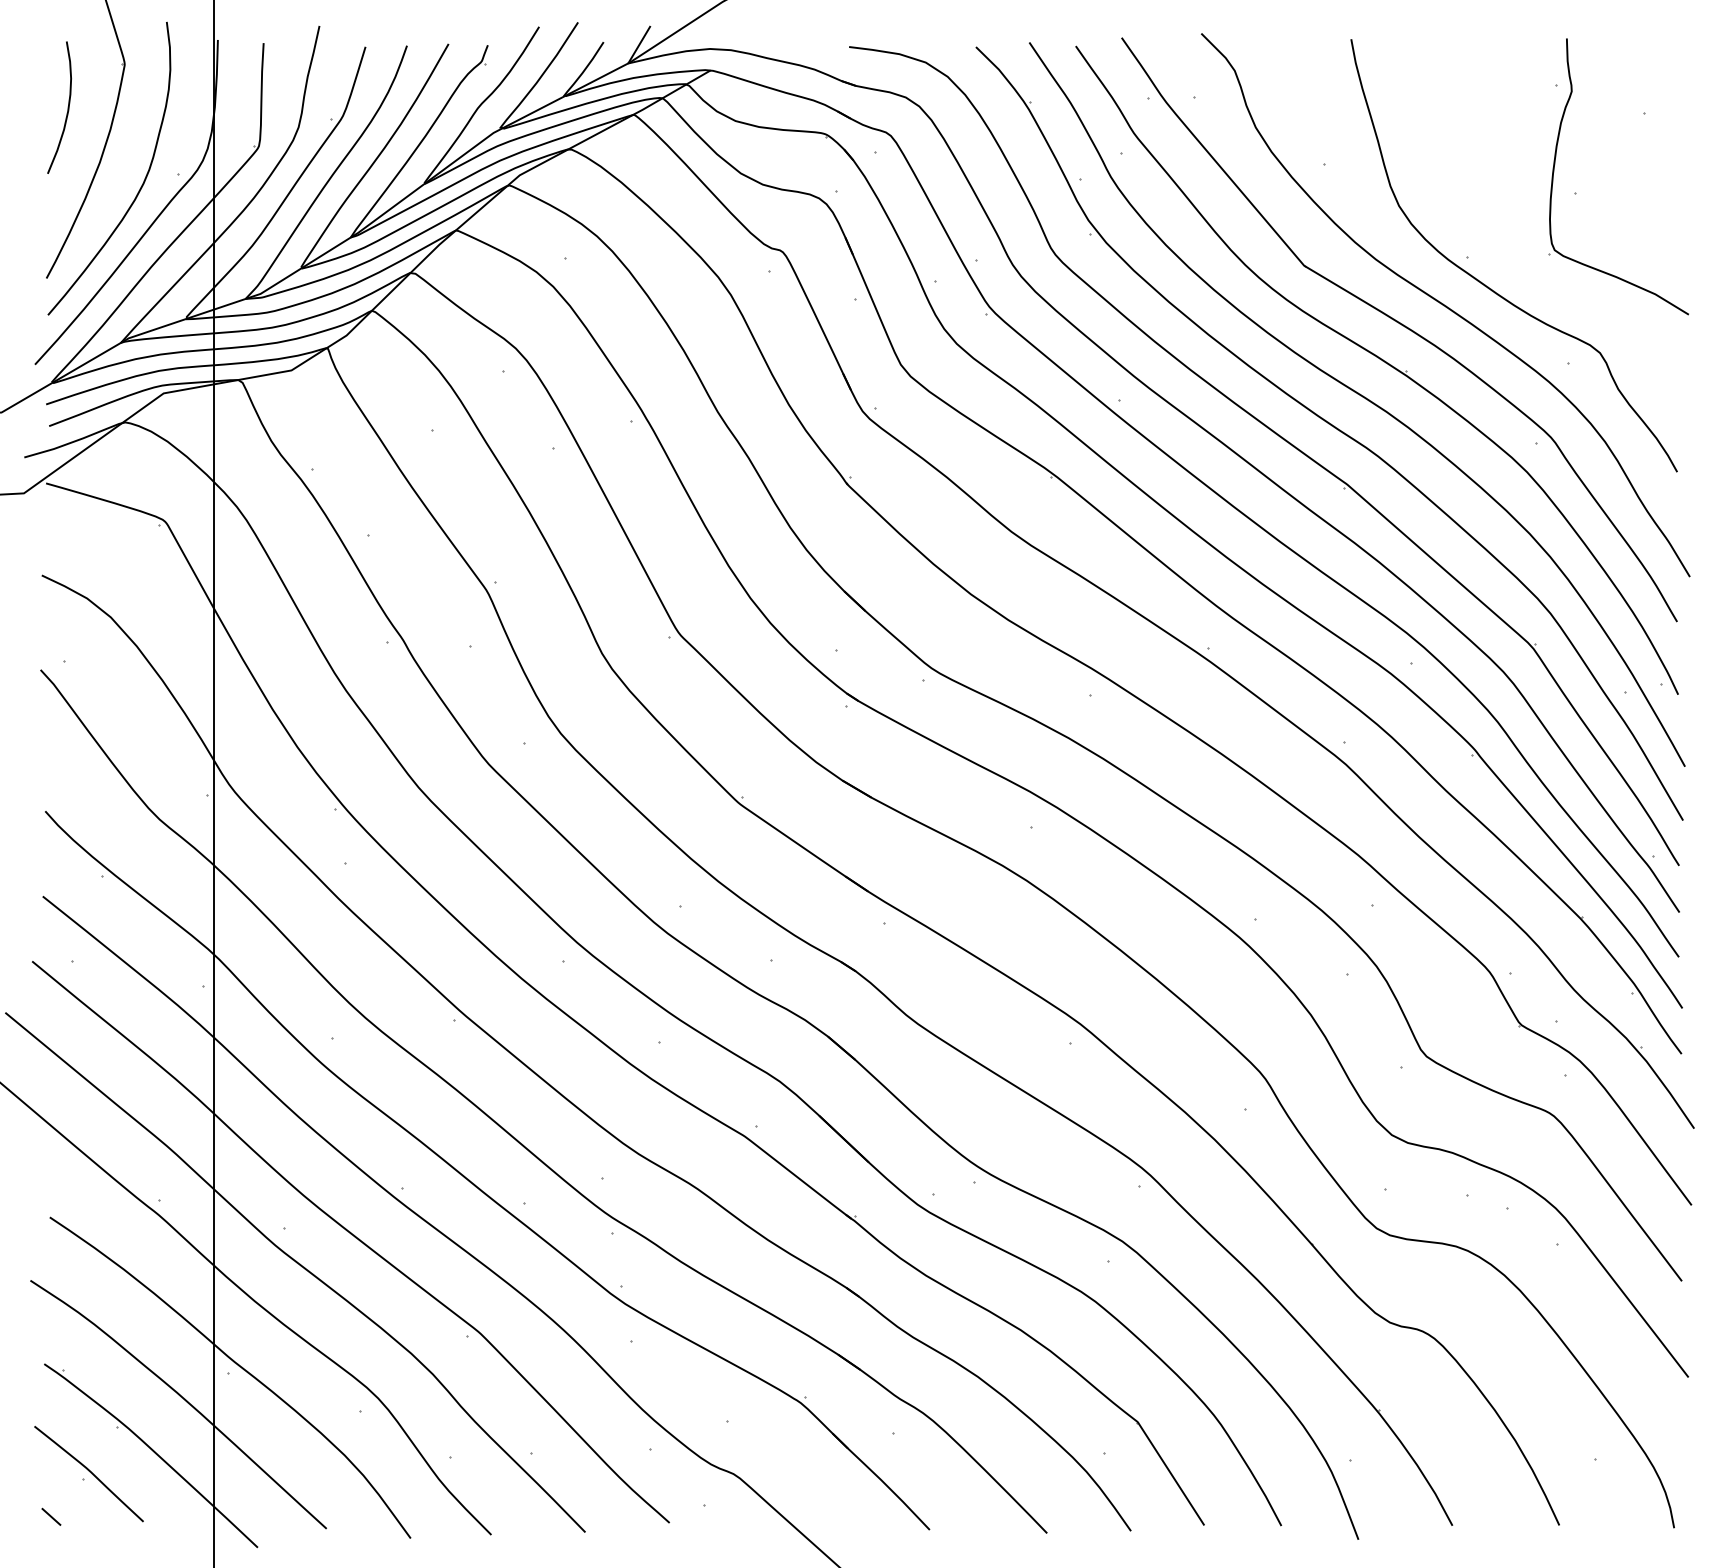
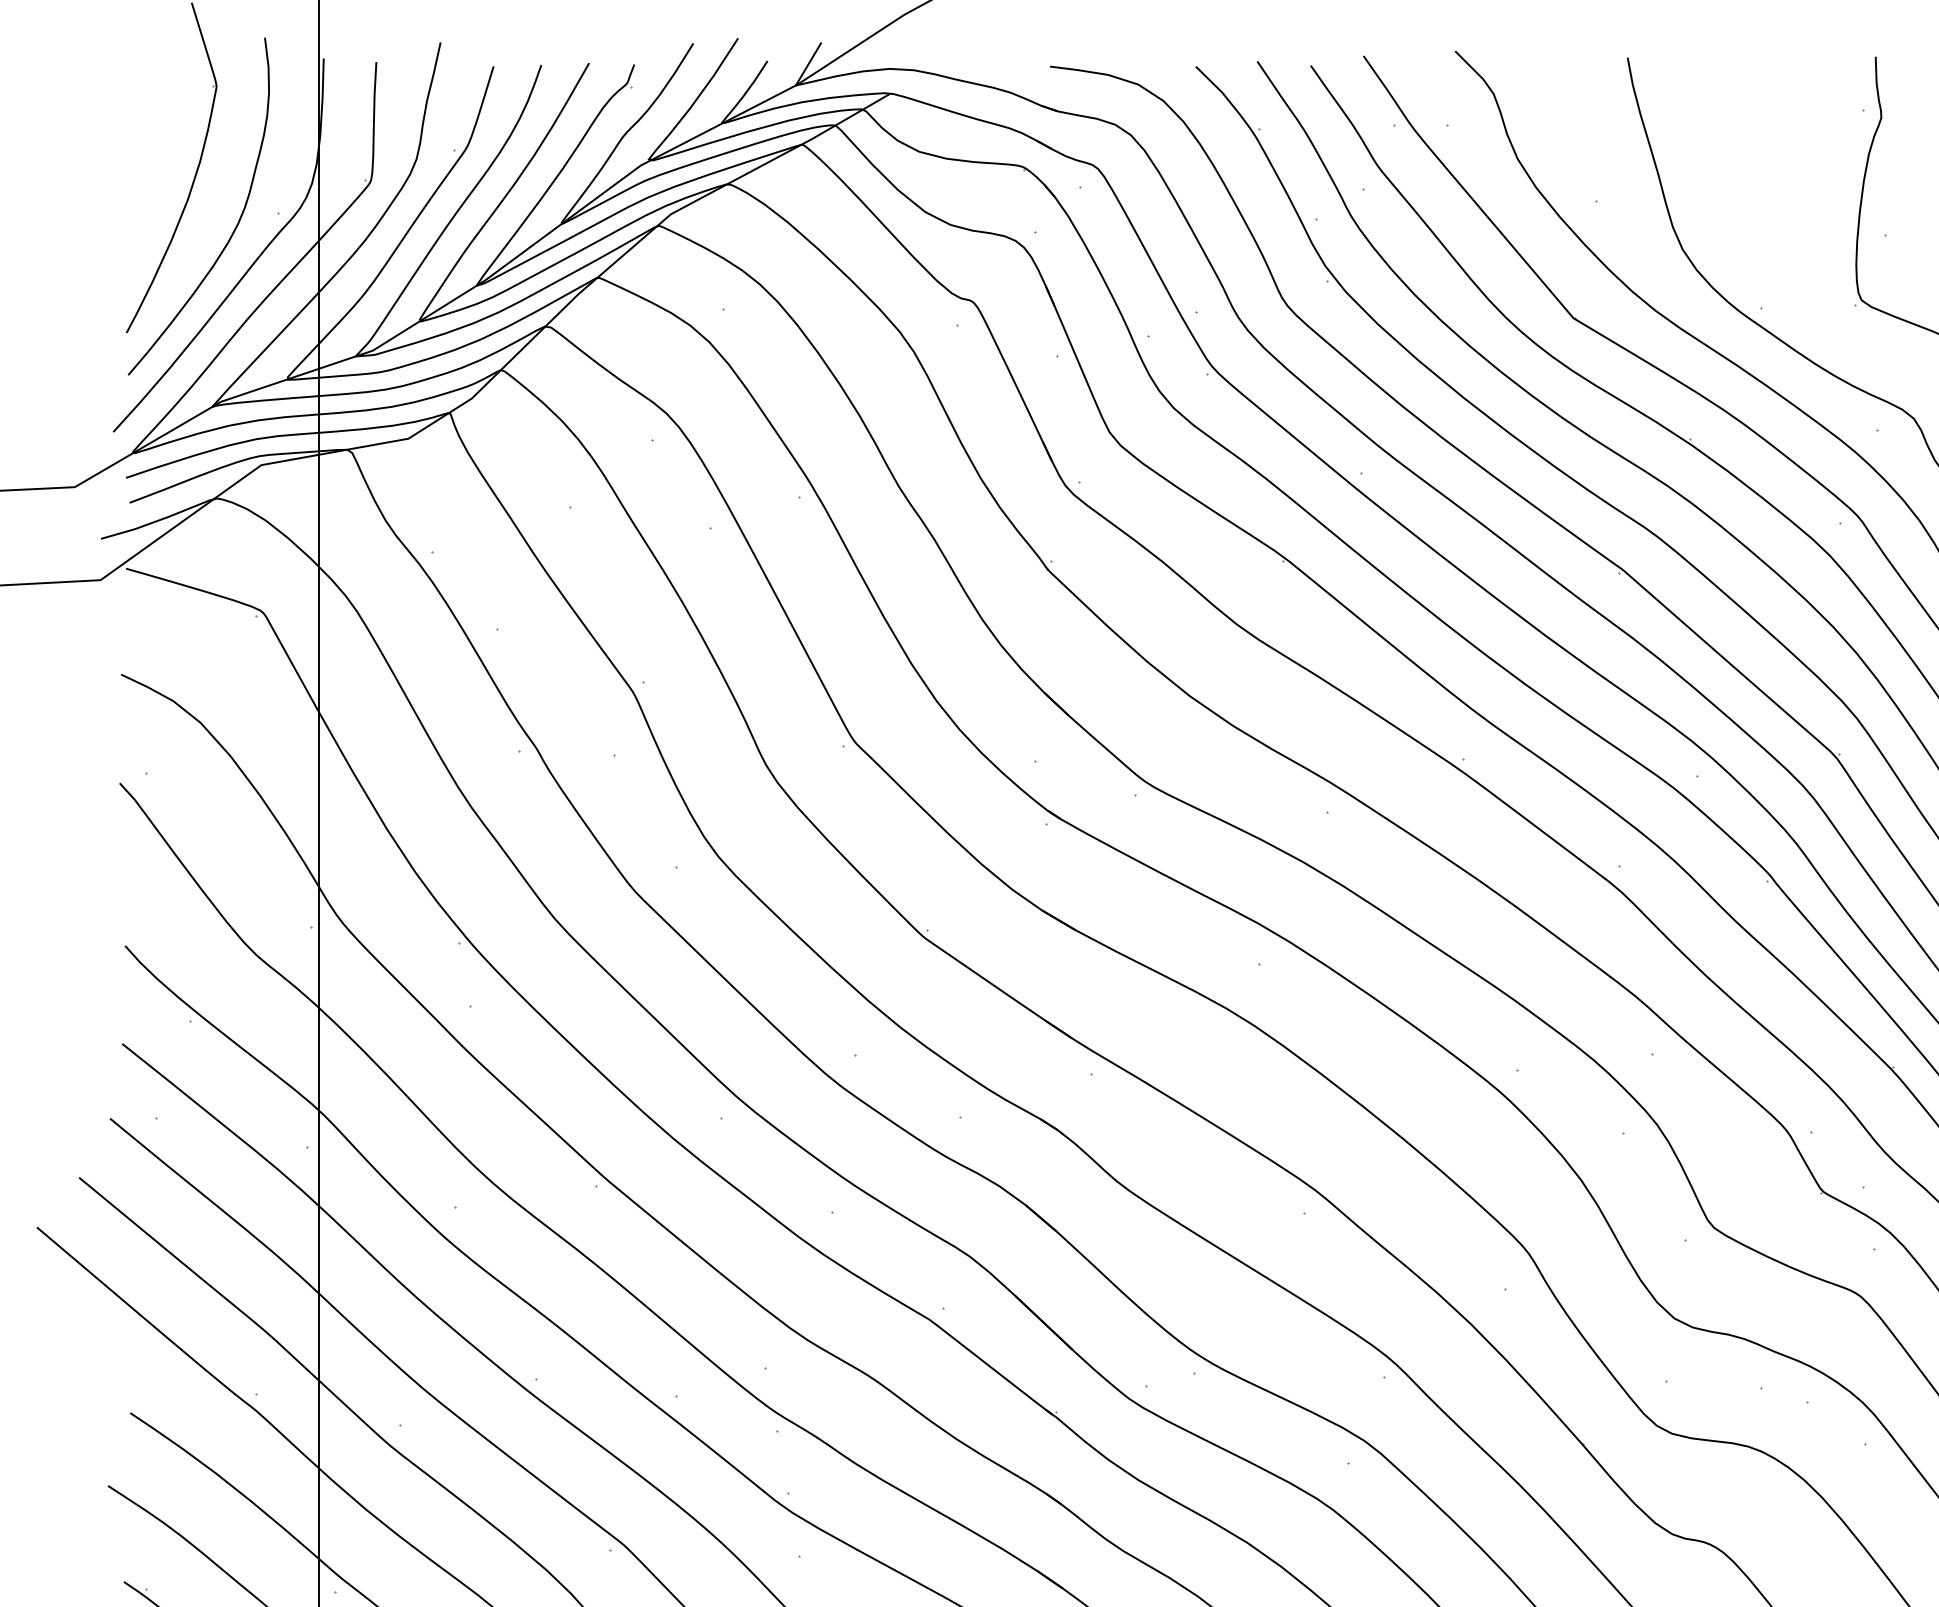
curve: (67, 107) -> (150, 136), removed

